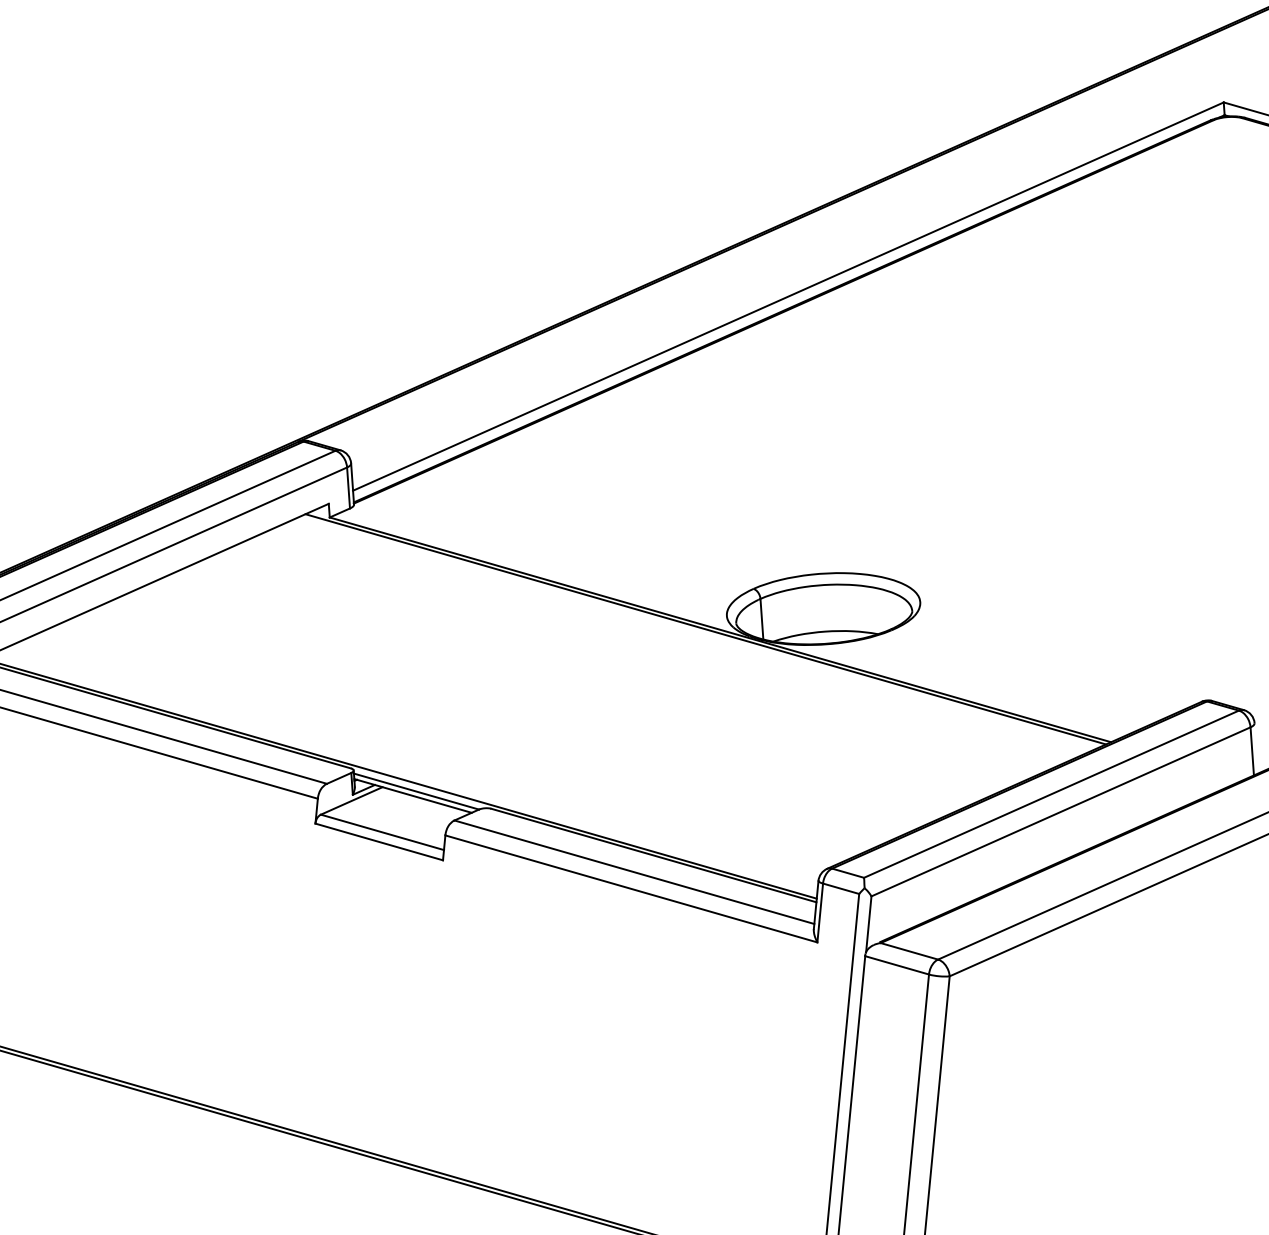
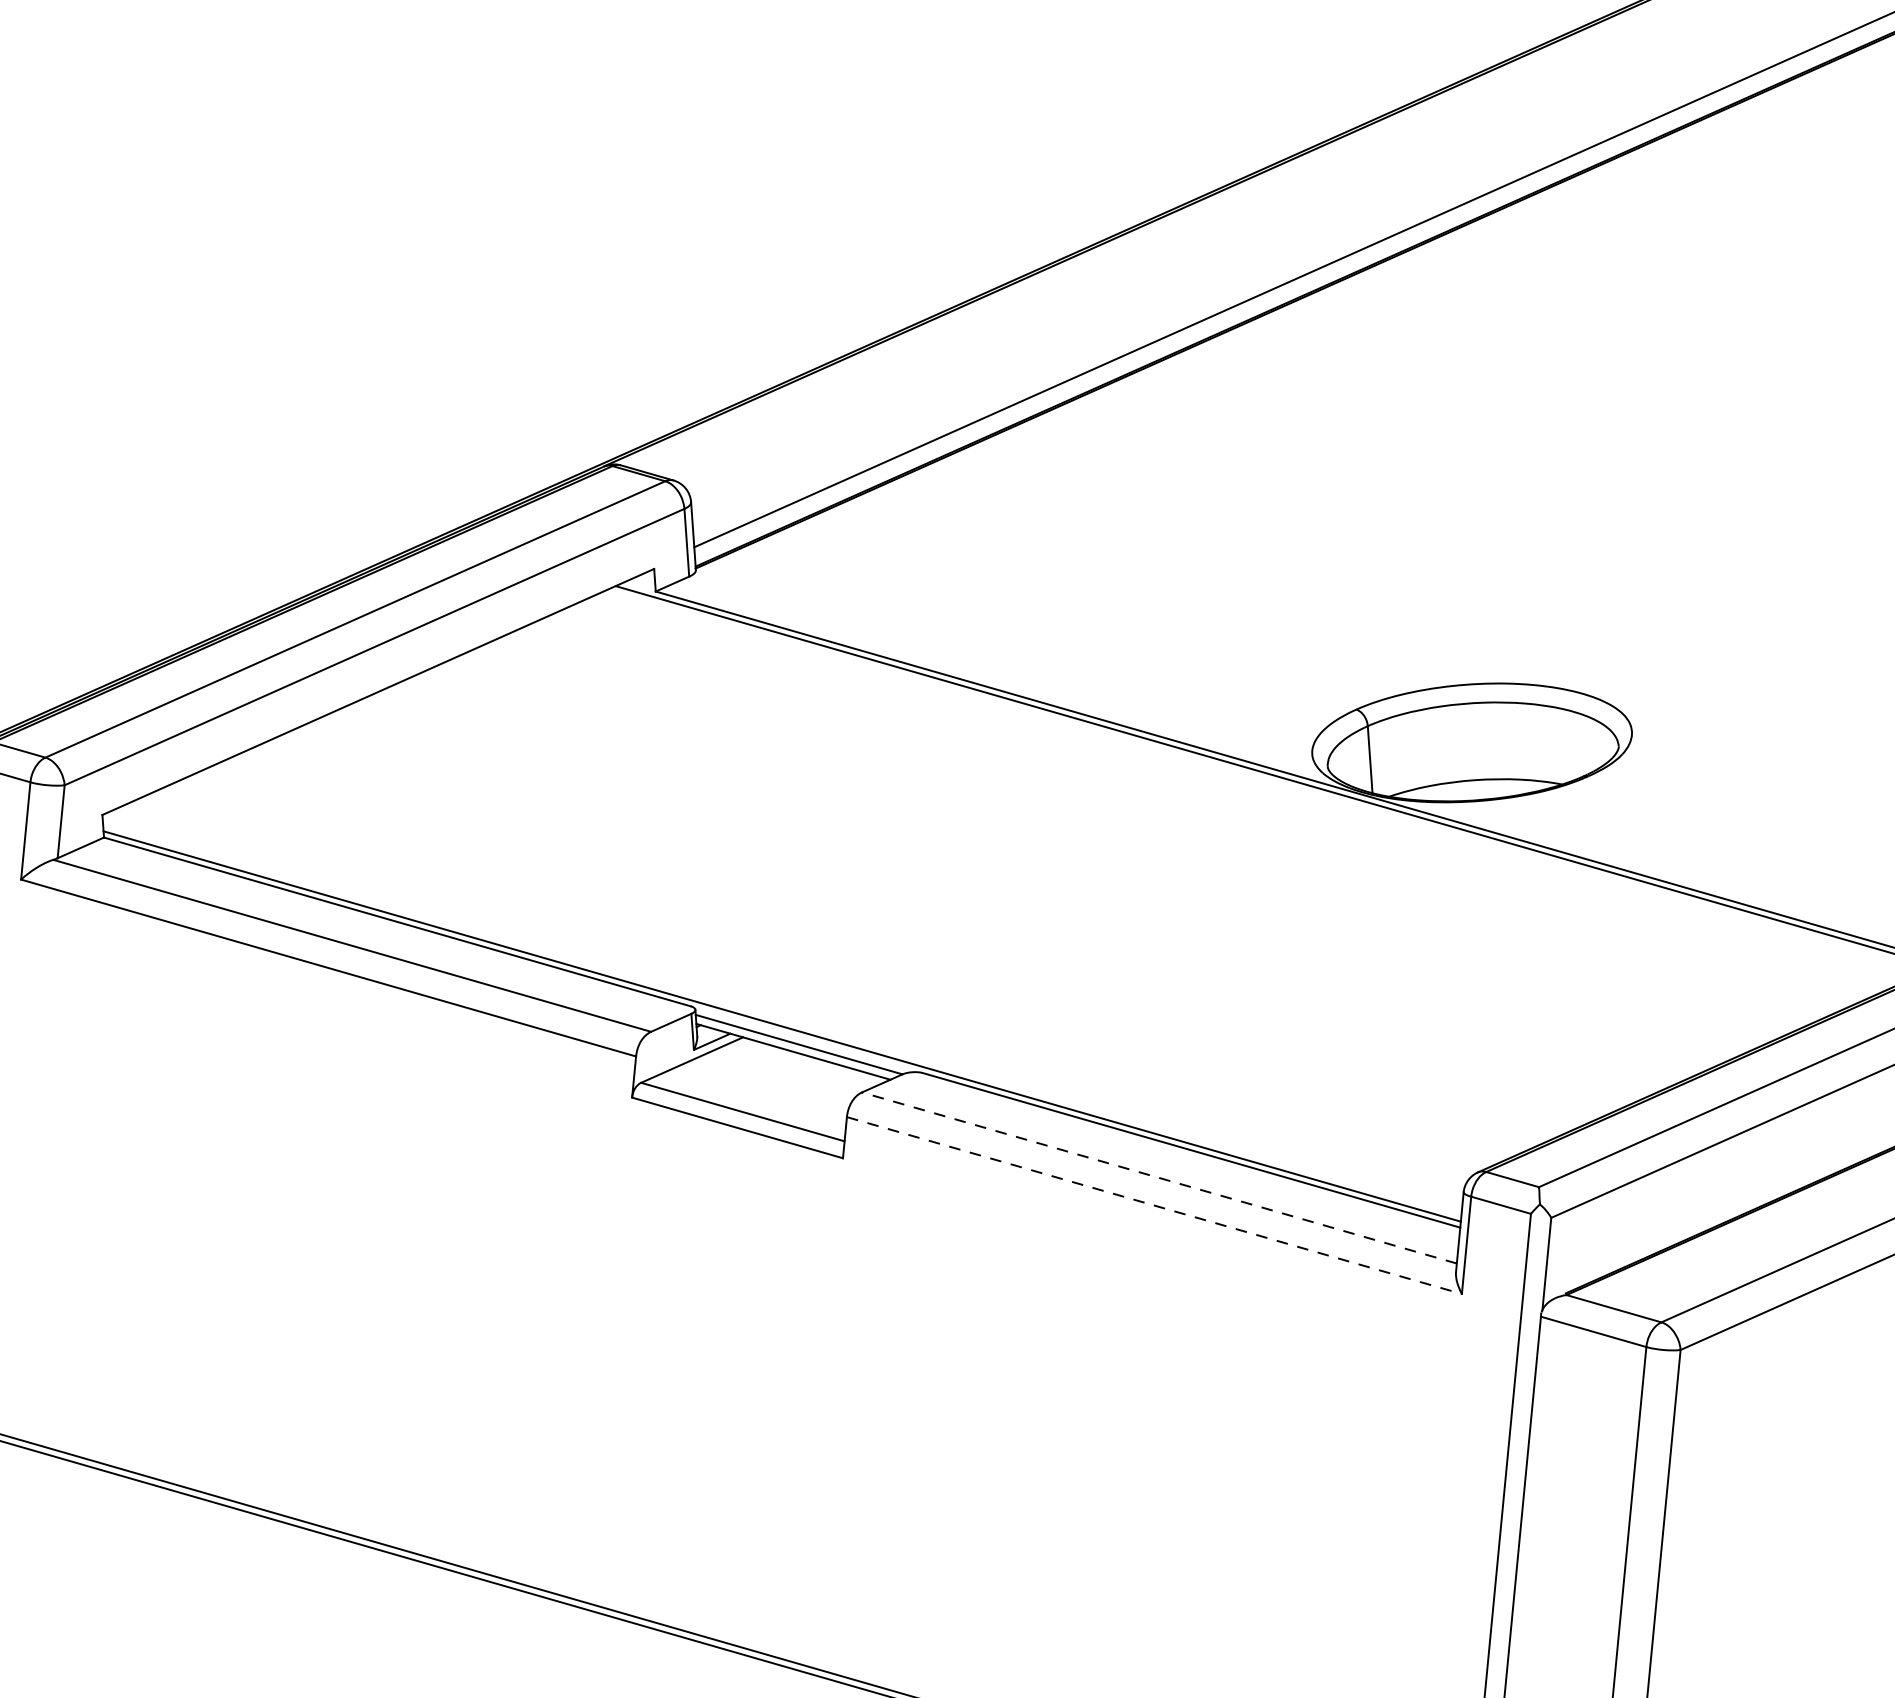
line: (633, 872) -> (1157, 1178), solid -> dashed
line: (631, 888) -> (1154, 1204), solid -> dashed

